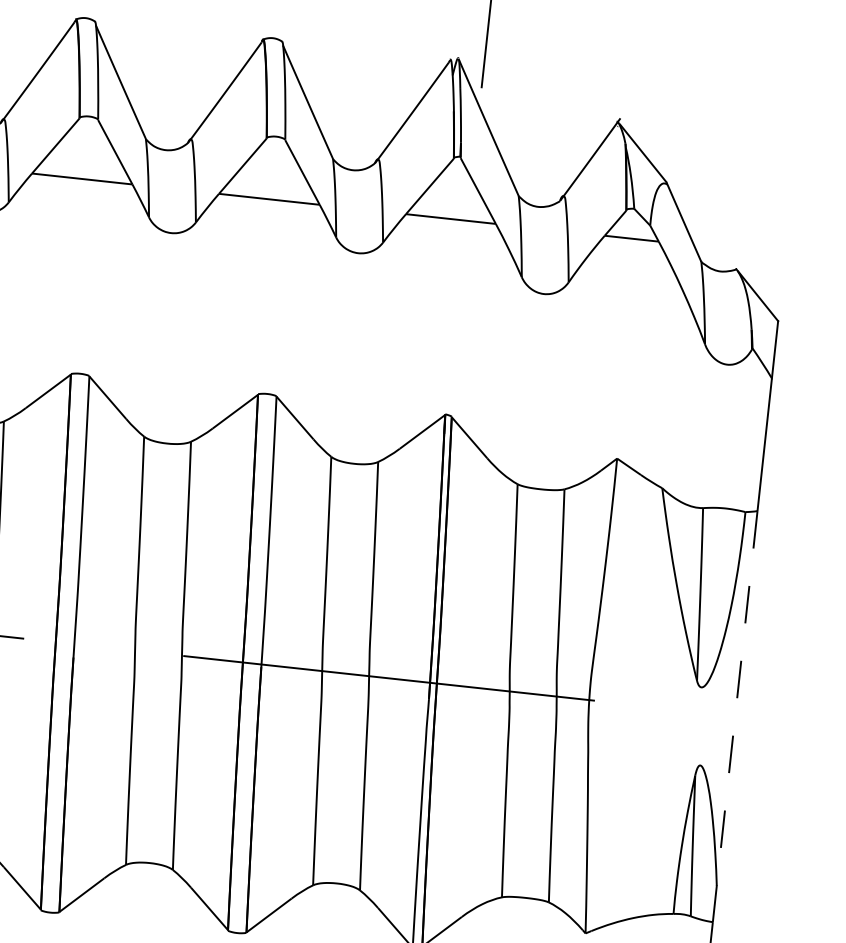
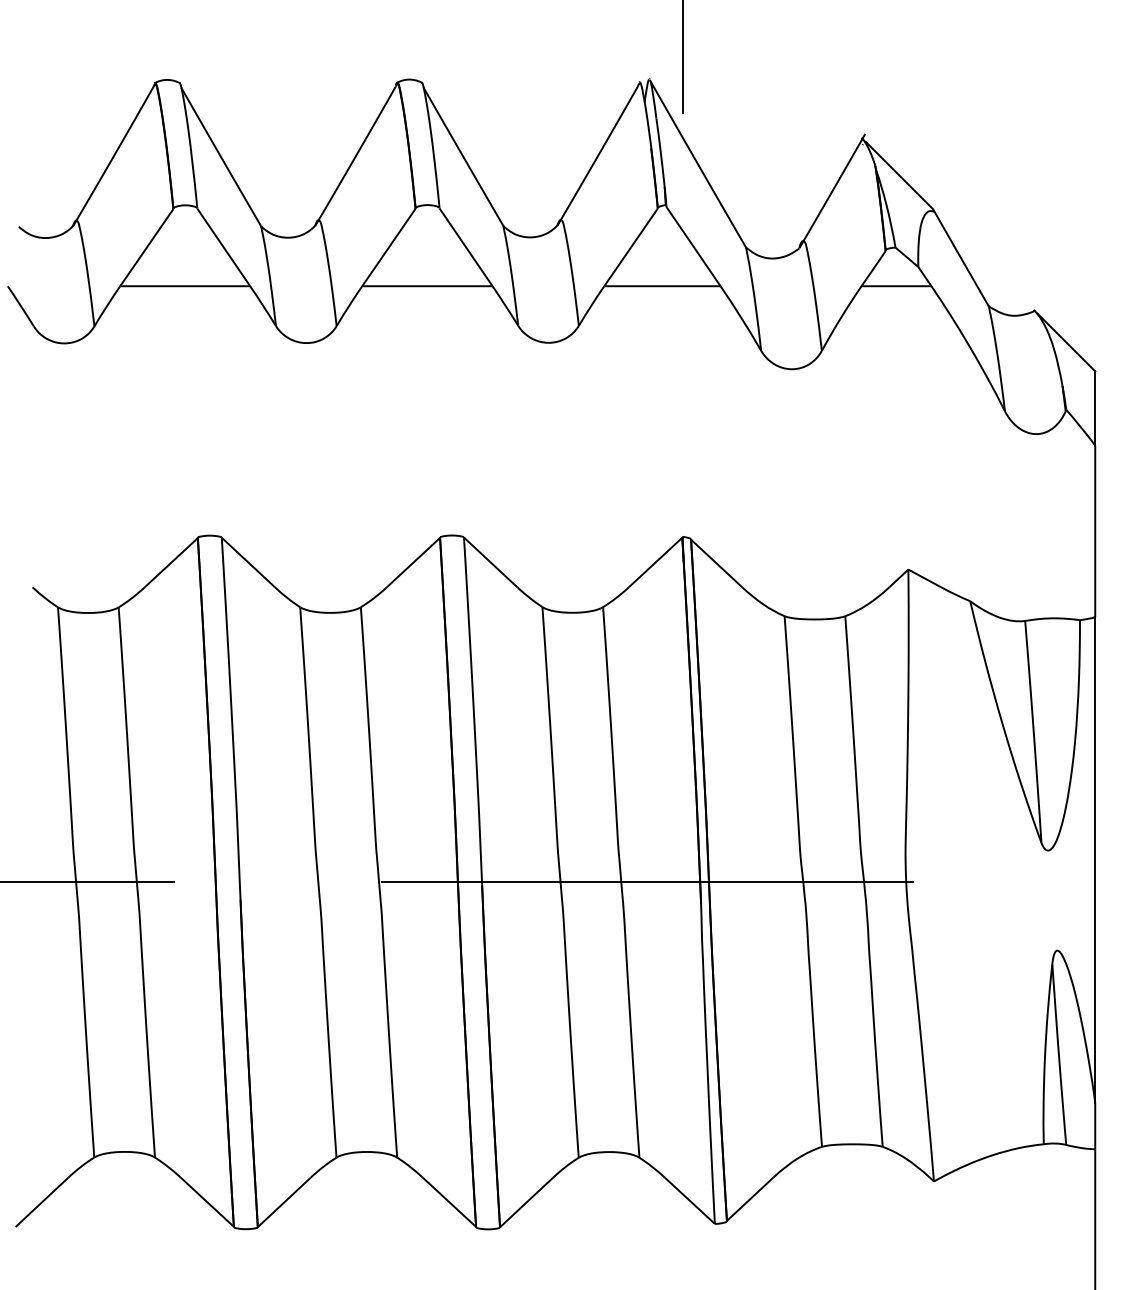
line: (737, 698) -> (1095, 859), dashed -> solid

